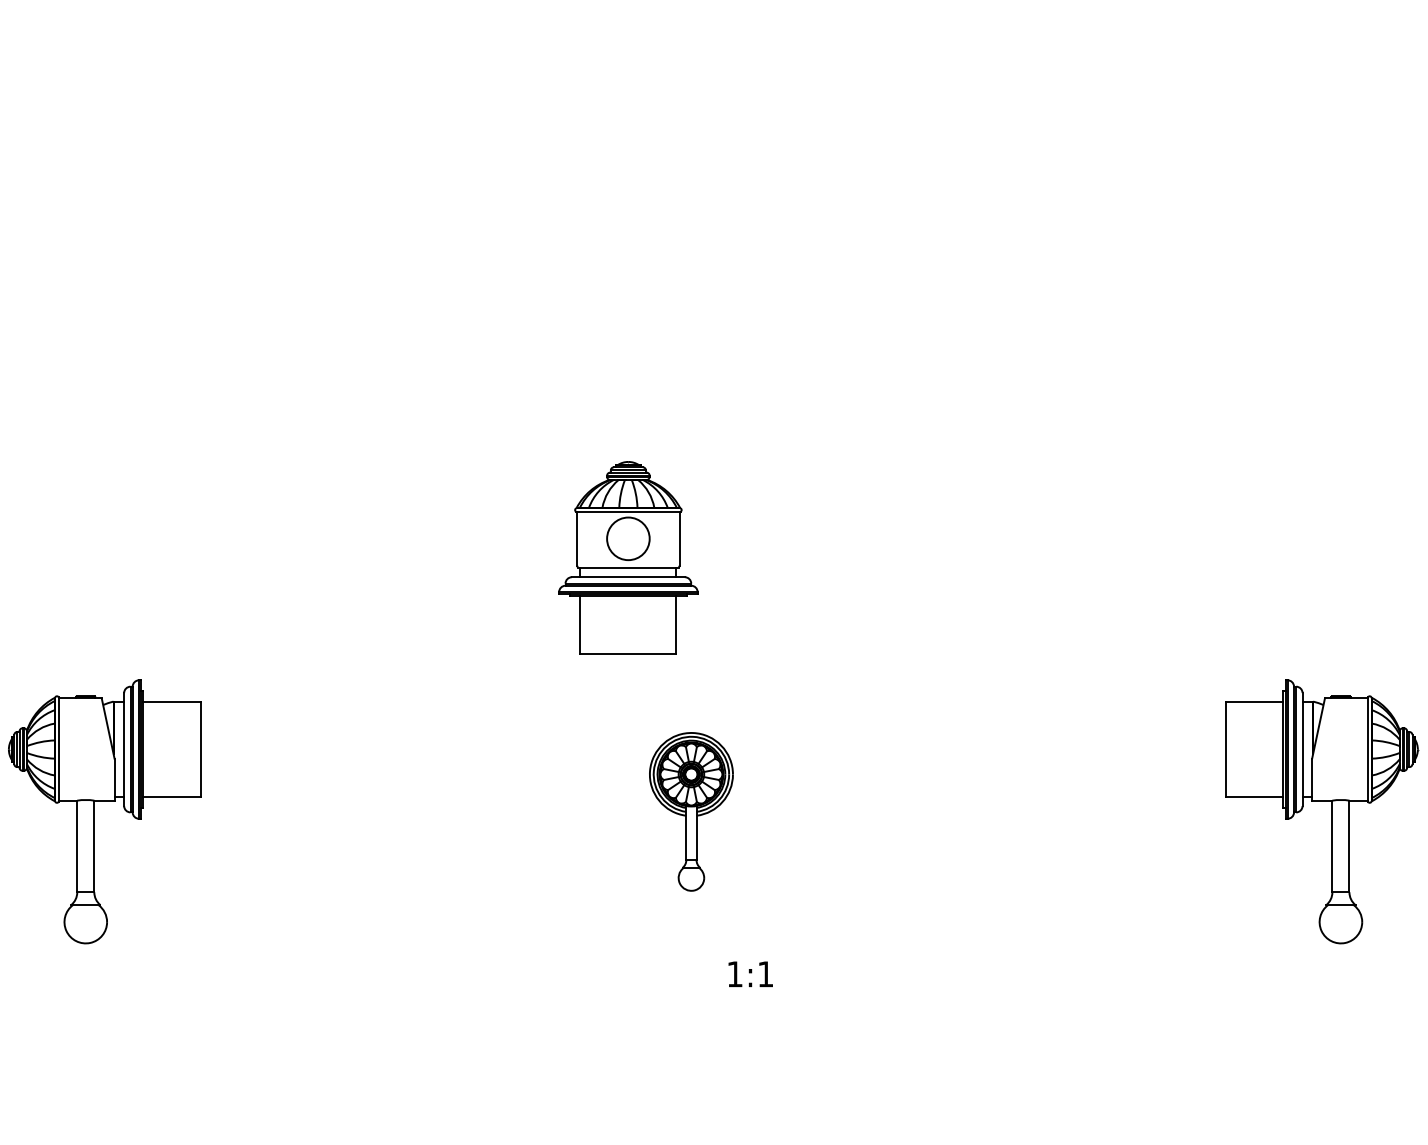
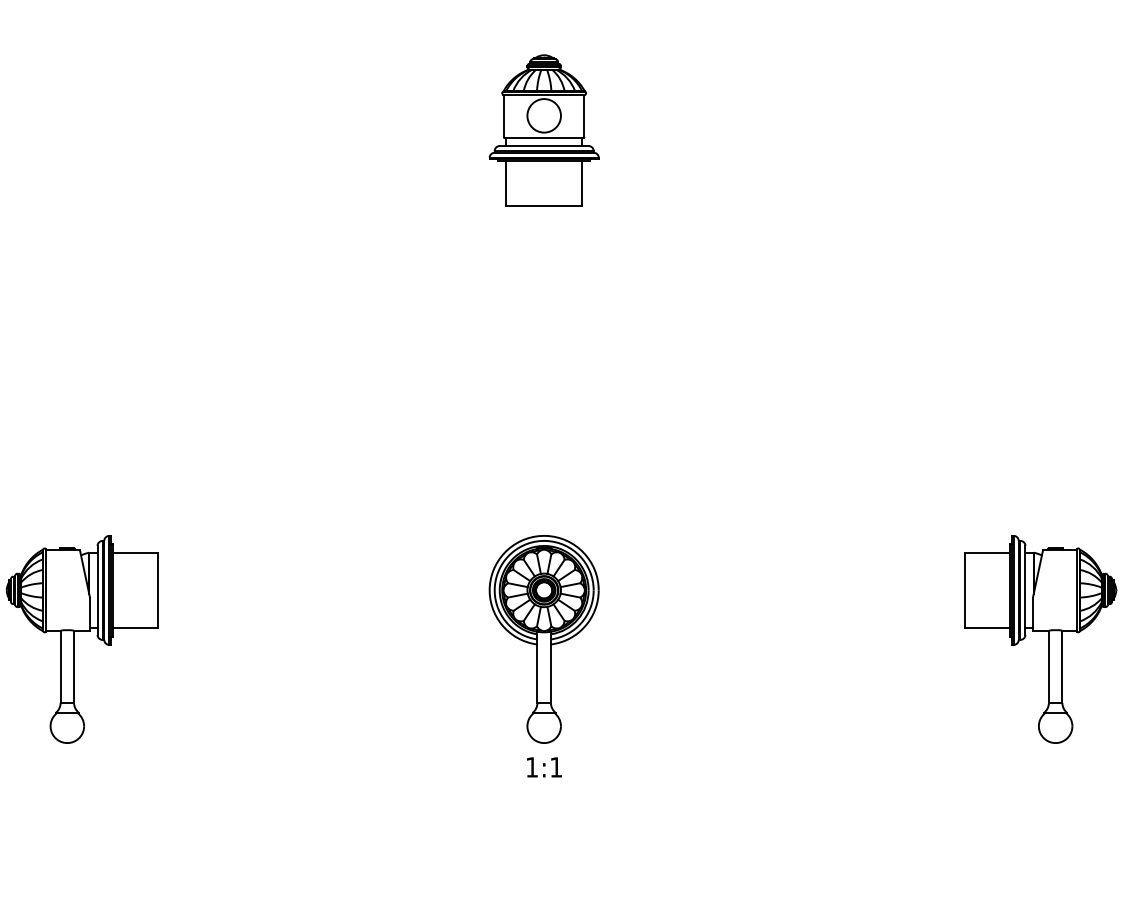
part: (628, 557) -> (544, 130), moved
part: (691, 811) -> (544, 639), size x1.67
text: (750, 973) -> (544, 766), moved

